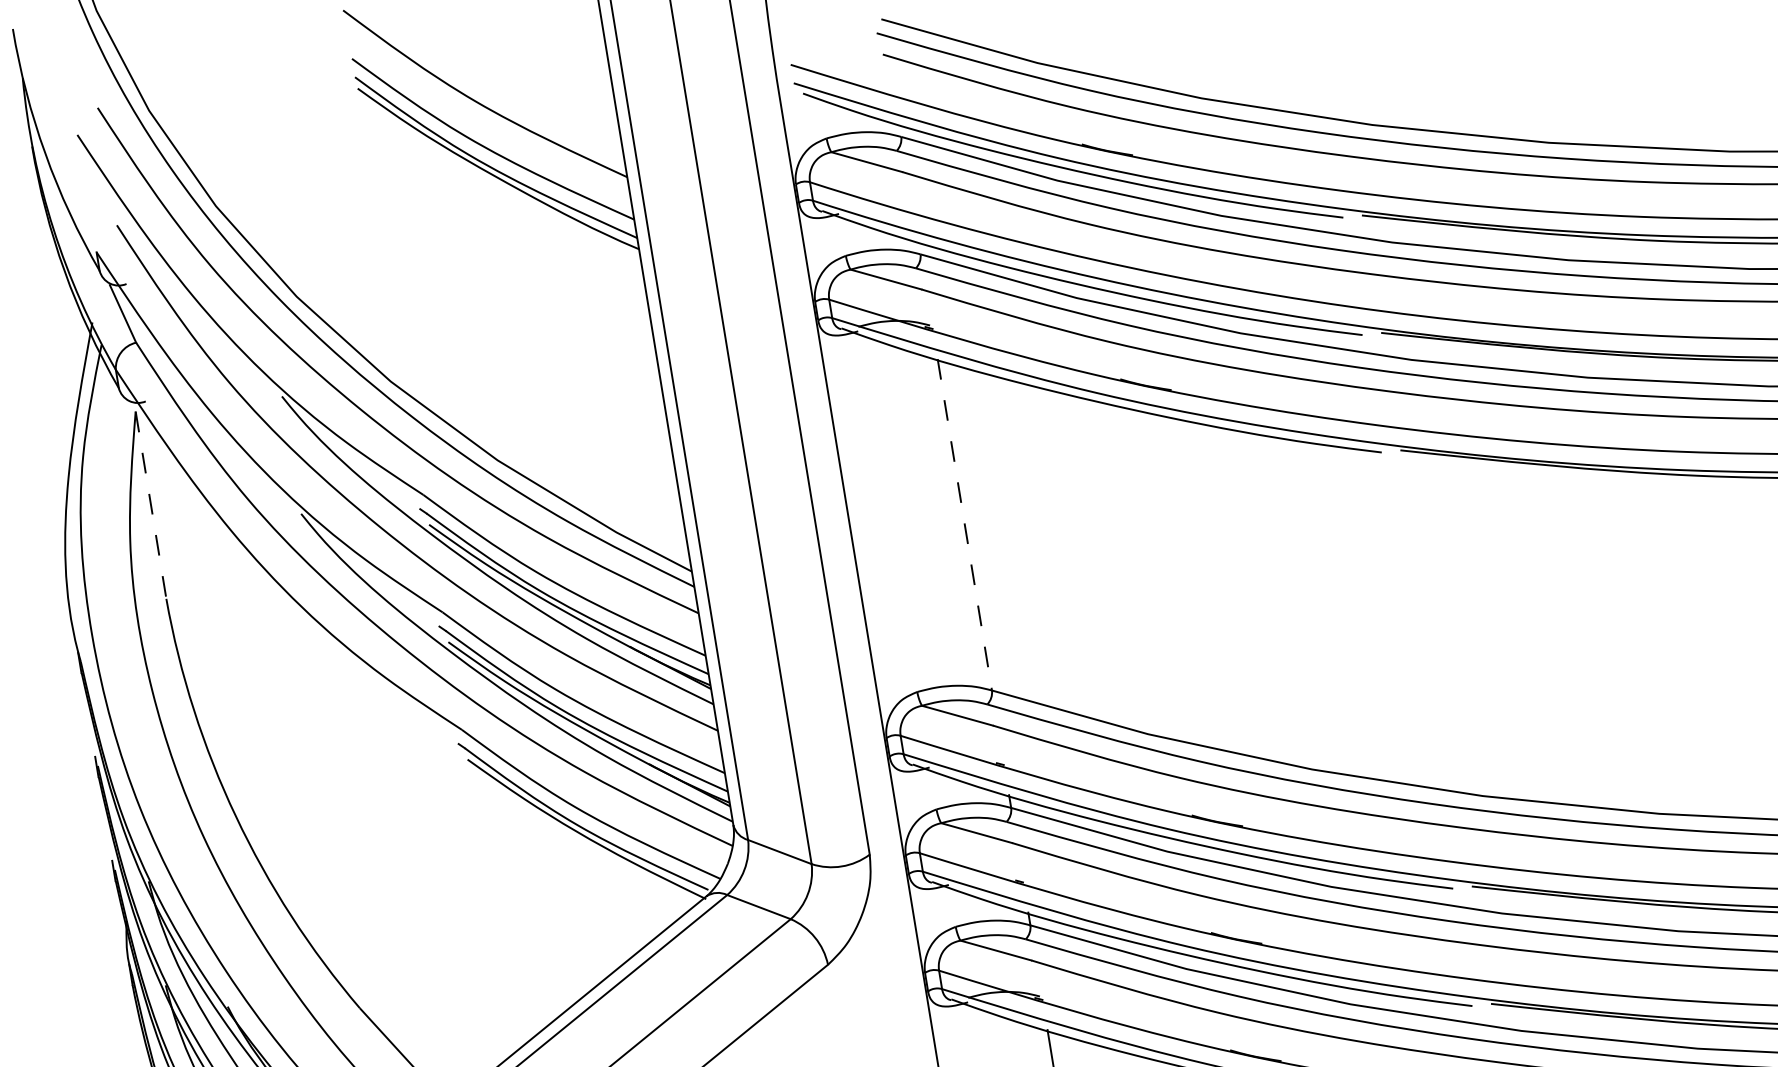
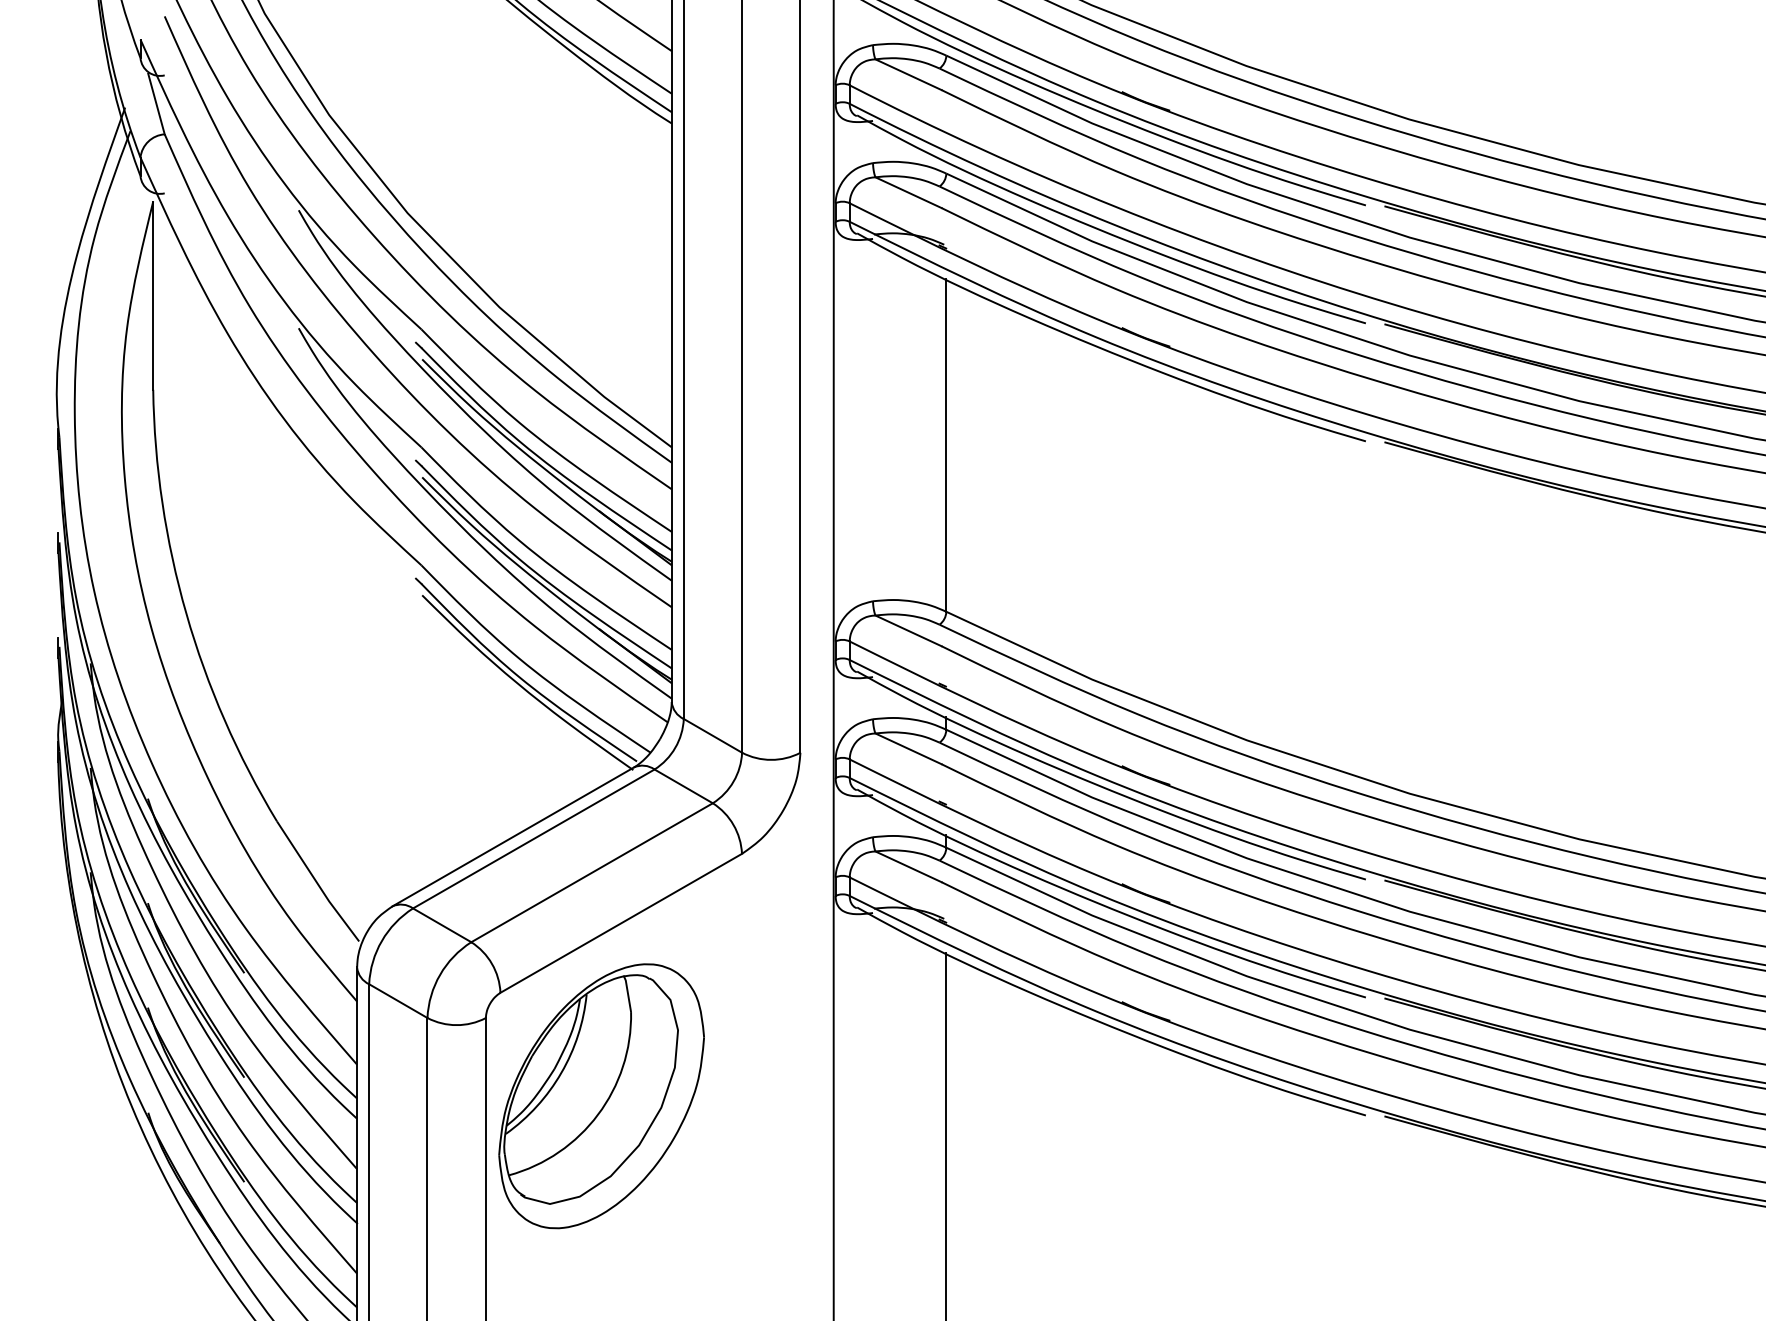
line: (151, 504) -> (153, 295), dashed -> solid
line: (965, 524) -> (946, 445), dashed -> solid

